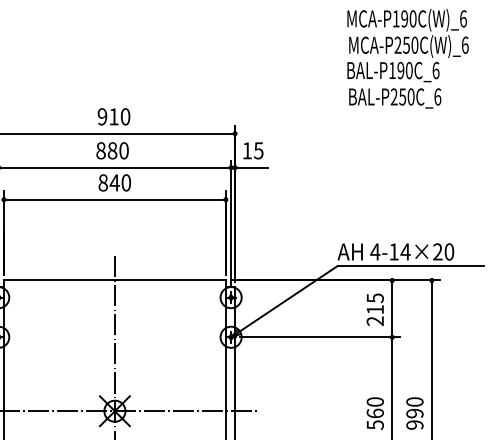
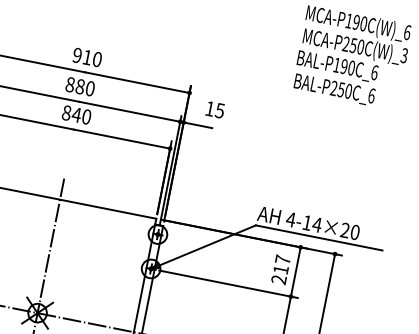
text: (464, 44) -> (403, 54), MCA-P250C(W)_6 -> MCA-P250C(W)_3
text: (253, 150) -> (215, 109), moved
text: (374, 298) -> (282, 259), 215 -> 217

